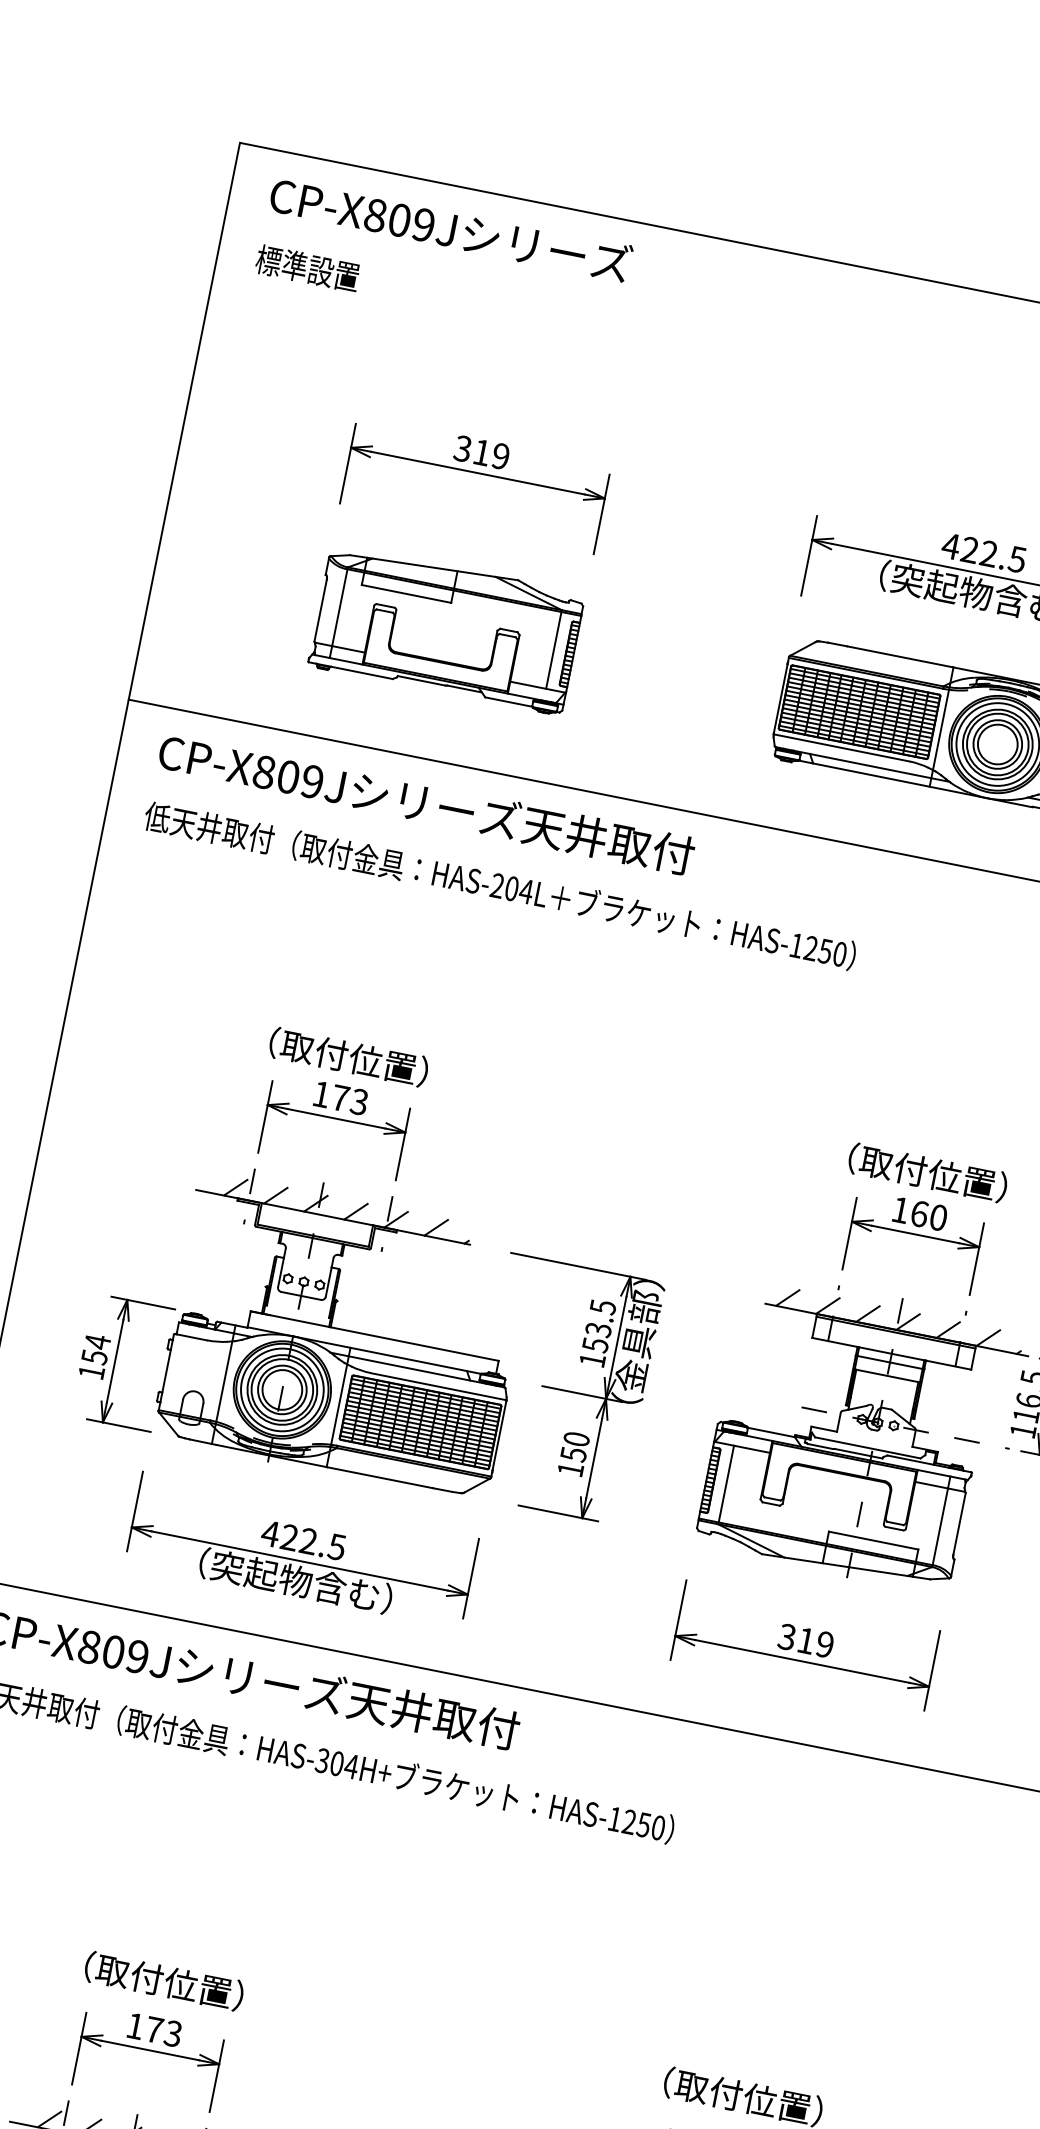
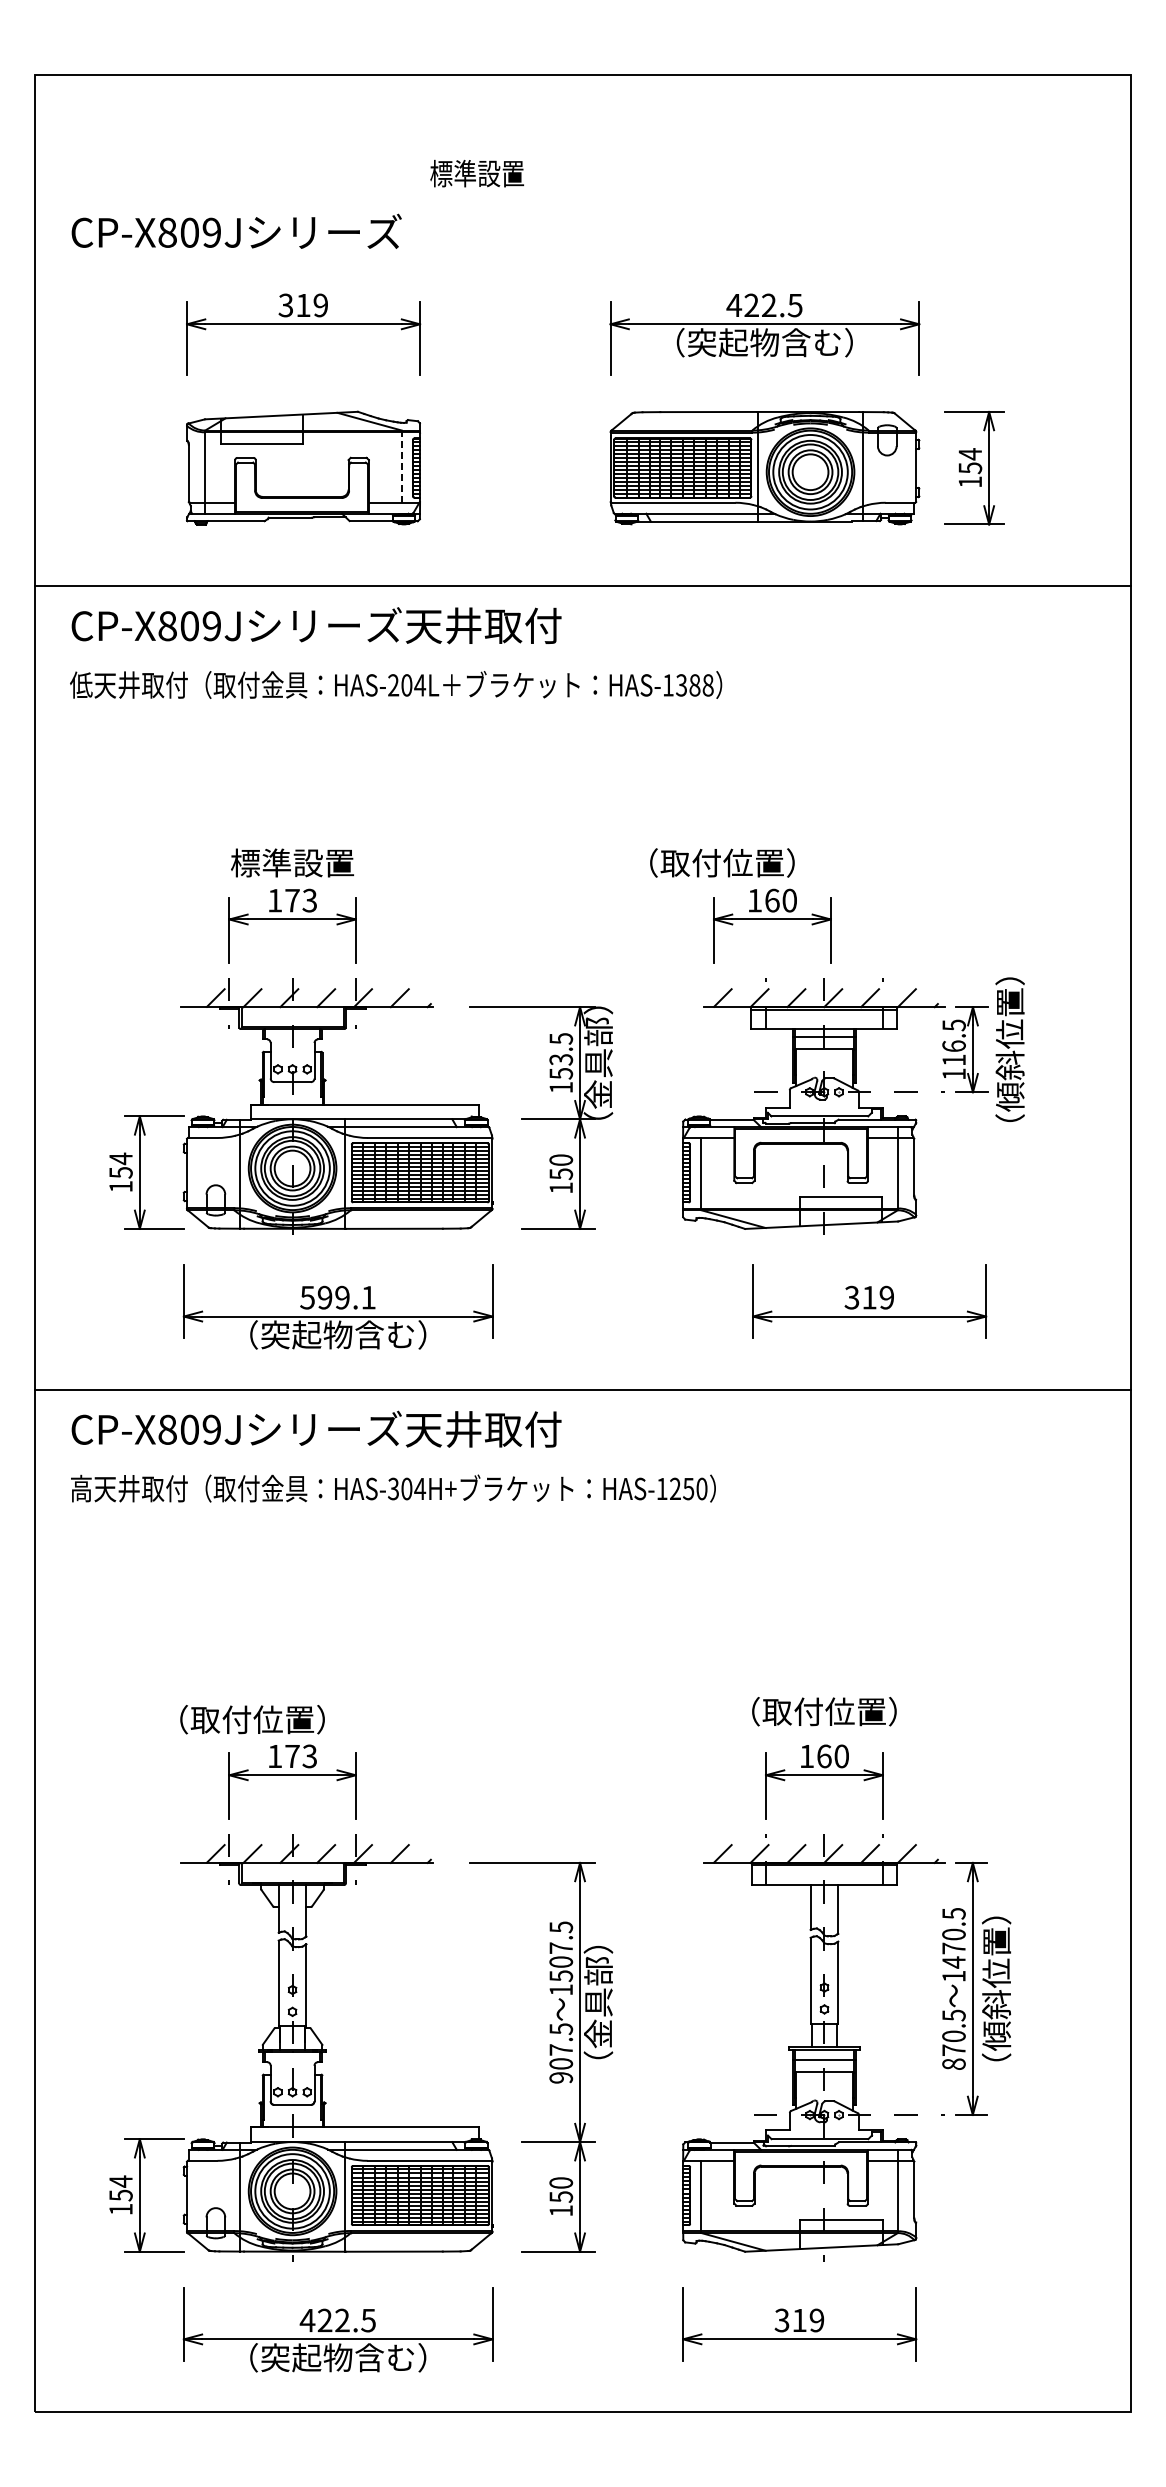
text: (451, 227) -> (236, 230), moved
text: (308, 268) -> (477, 173), moved
line: (553, 649) -> (401, 466), solid -> dashed
text: (825, 951) -> (694, 685), HAS-1250 -> HAS-1388
text: (348, 1056) -> (292, 862), （取付位置） -> 標準設置
text: (928, 1172) -> (722, 862), moved
part: (914, 1241) -> (772, 925), moved
text: (303, 1540) -> (337, 1297), 422.5 -> 599.1
part: (805, 1644) -> (869, 1301), moved
text: (164, 1981) -> (252, 1719), moved

